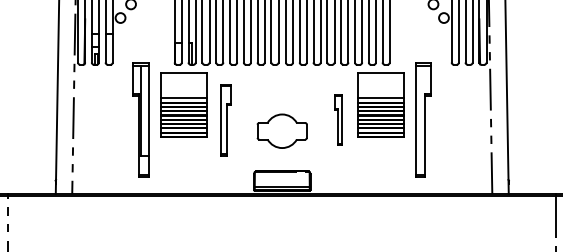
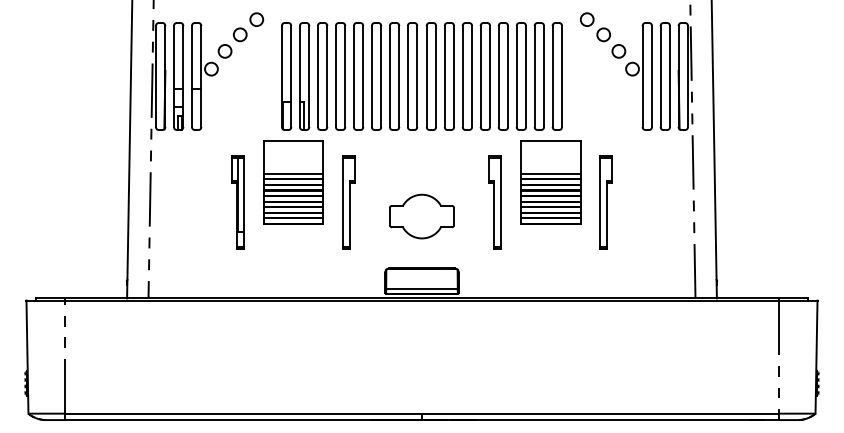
part: (140, 120) -> (237, 202), size x0.62
part: (337, 120) -> (494, 202), size x1.43
part: (423, 120) -> (605, 202), size x0.62

